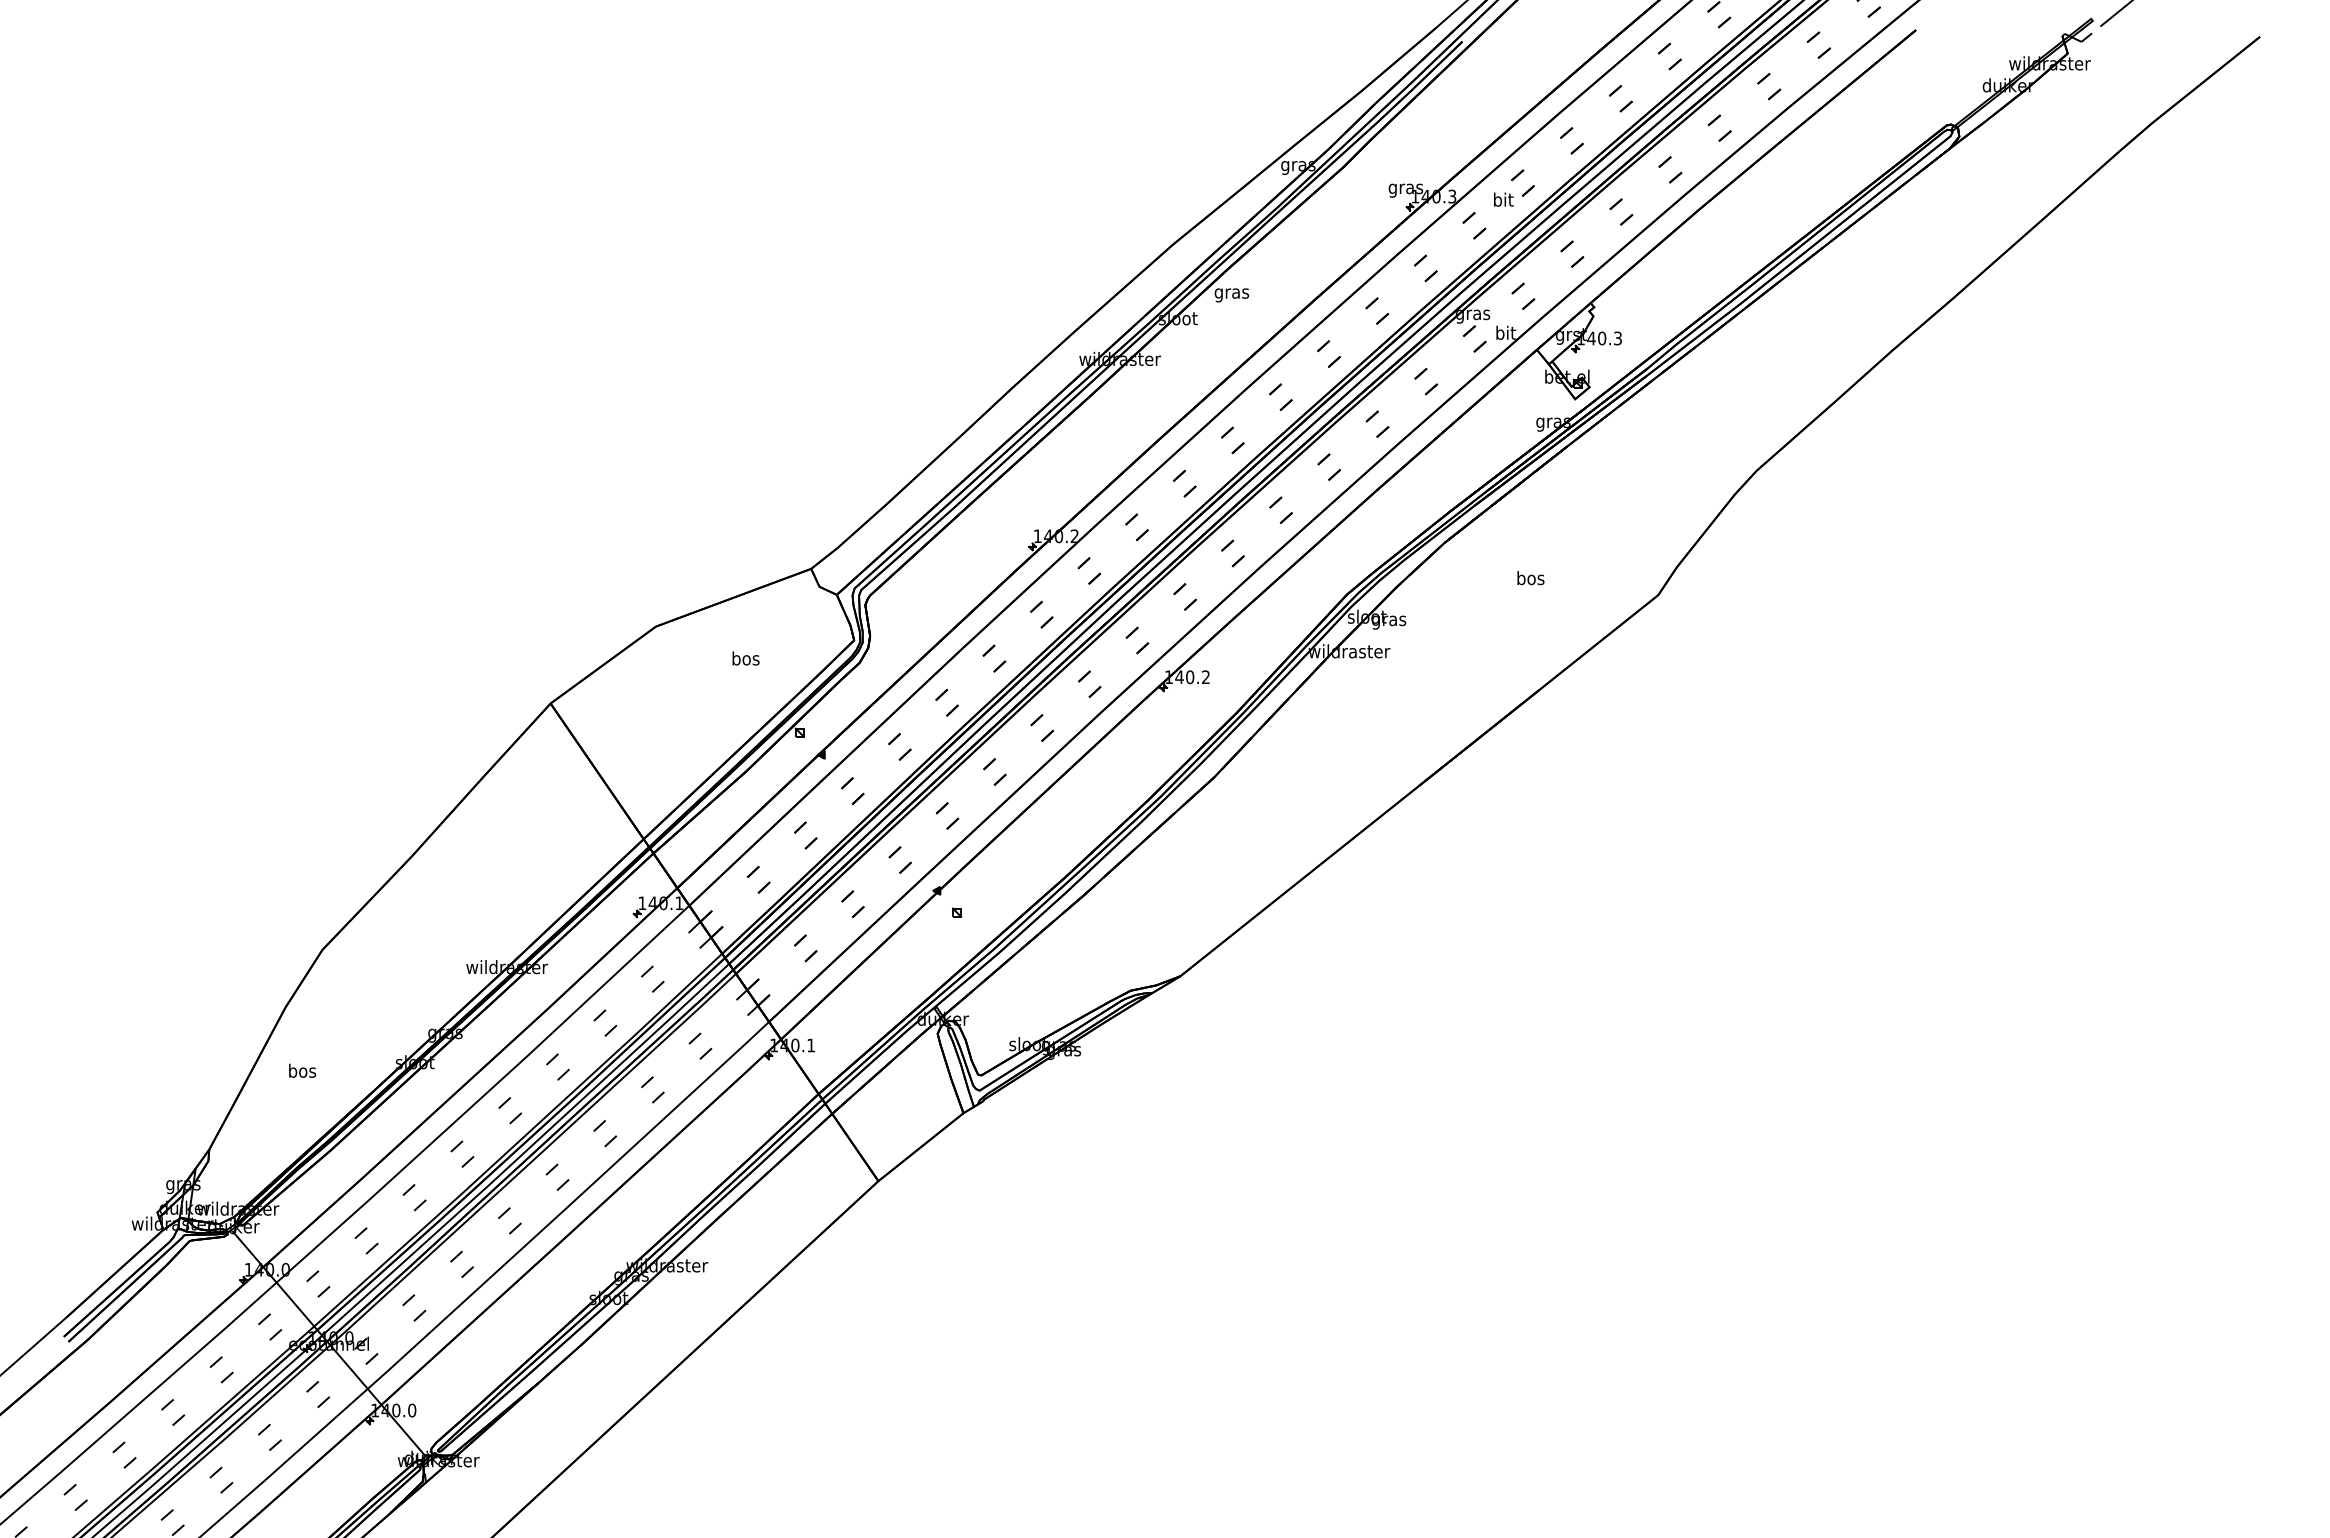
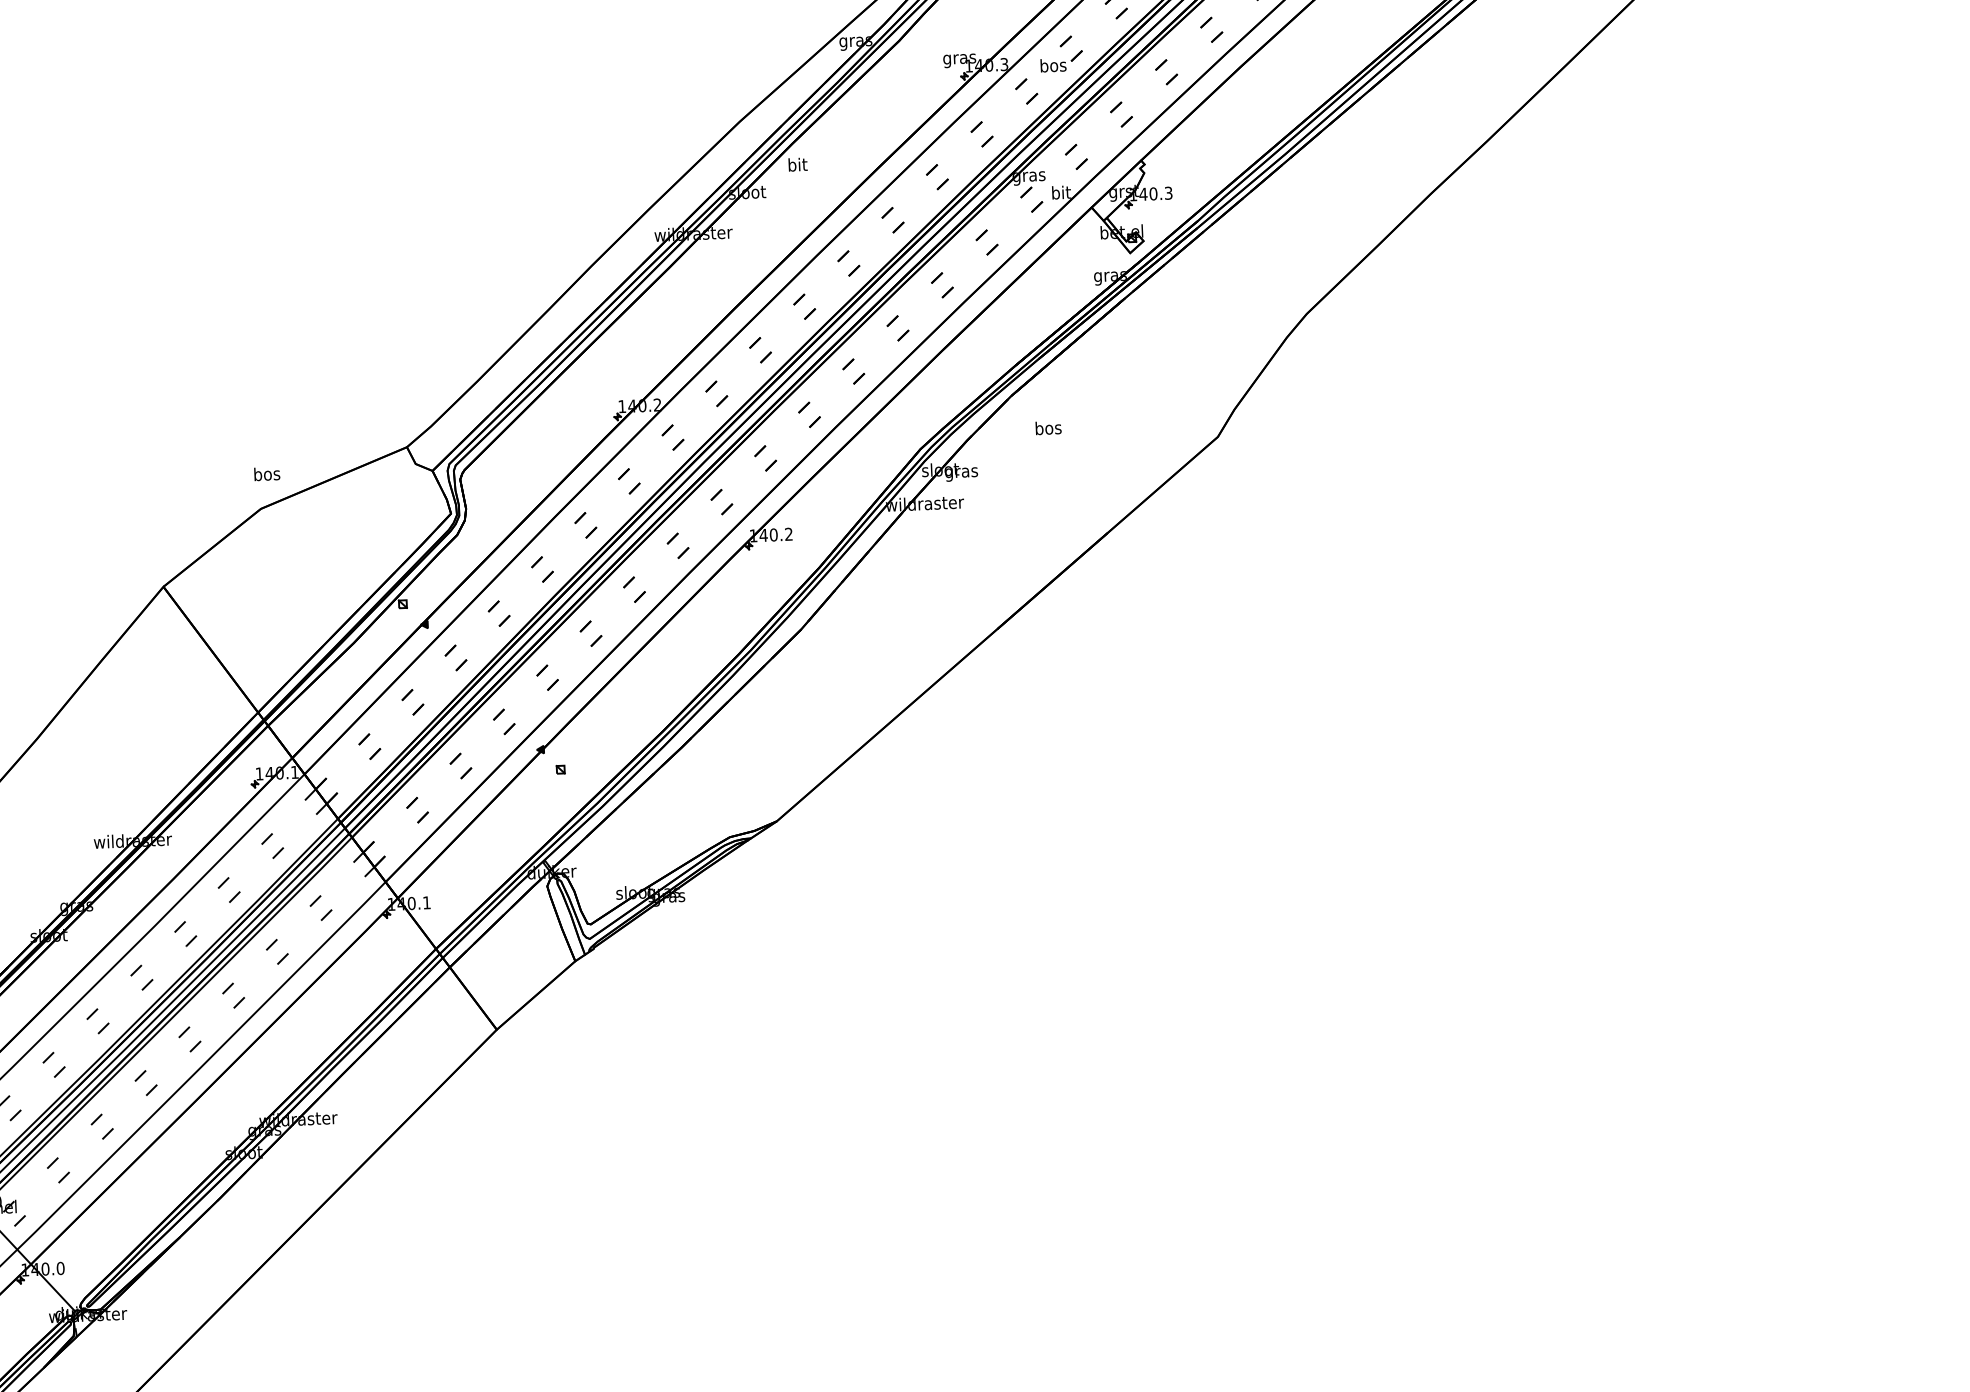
text: (1503, 199) -> (1053, 65), bit -> bos
text: (1231, 293) -> (797, 166), gras -> bit
text: (1530, 578) -> (1048, 428), moved
text: (745, 658) -> (266, 474), moved

